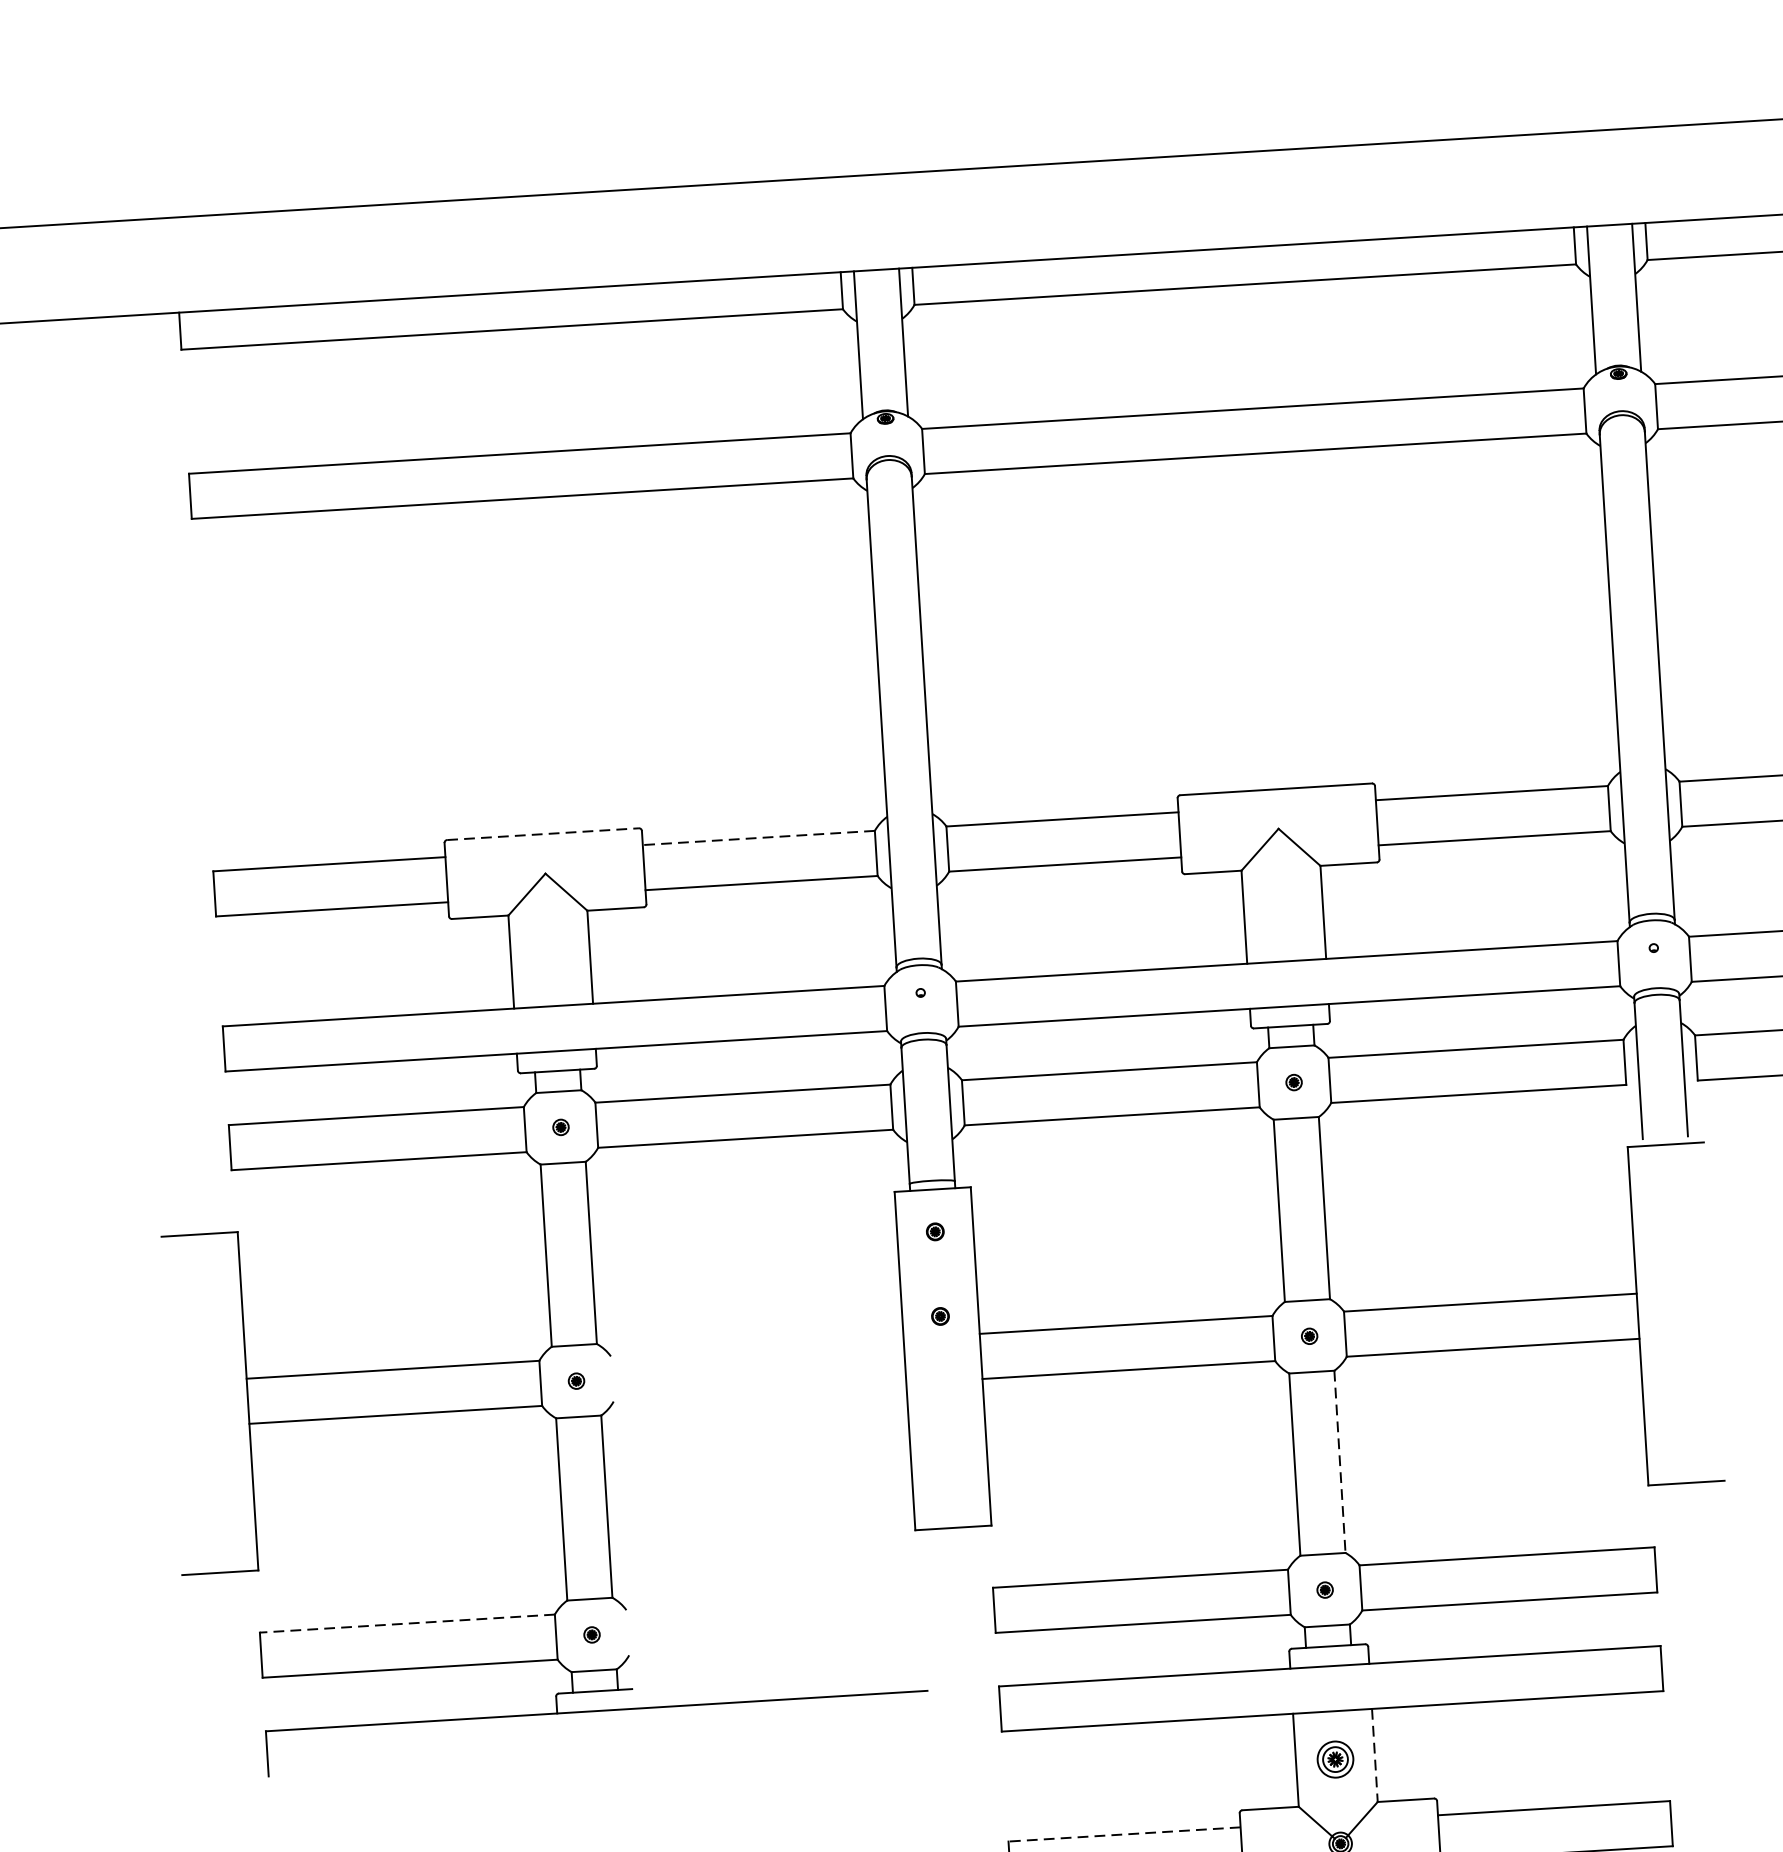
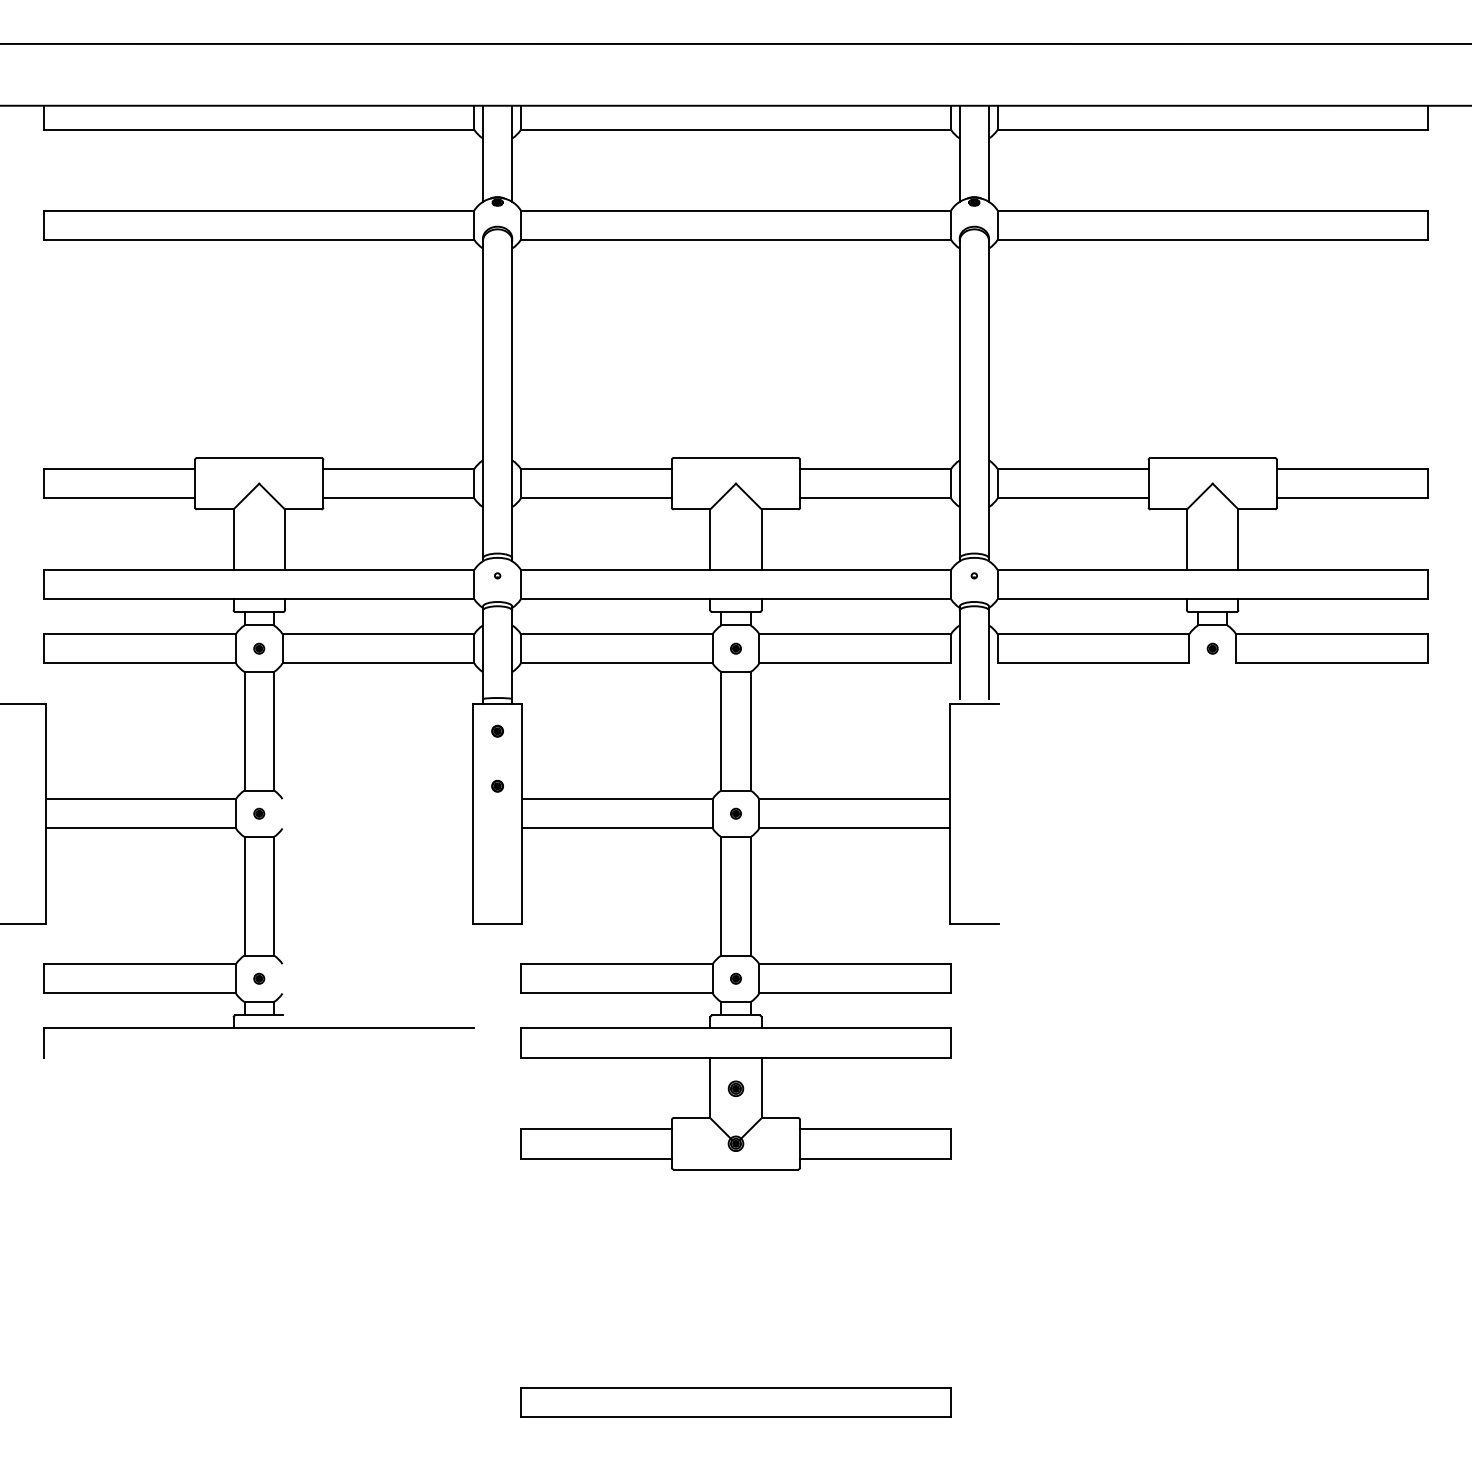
line: (543, 834) -> (259, 458), dashed -> solid
line: (758, 838) -> (398, 469), dashed -> solid
line: (1339, 1462) -> (750, 896), dashed -> solid
line: (408, 1624) -> (140, 964), dashed -> solid
line: (1374, 1756) -> (761, 1088), dashed -> solid
part: (1334, 1758) -> (735, 1088), size x0.62
line: (1123, 1835) -> (595, 1129), dashed -> solid

